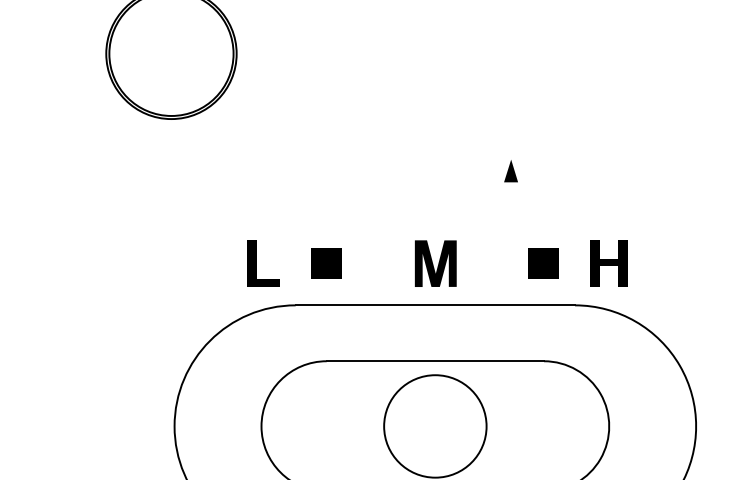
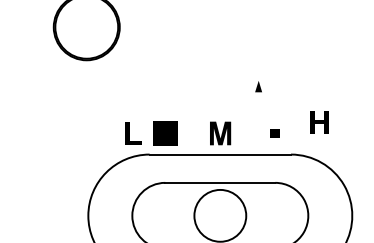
part: (325, 263) -> (164, 133), size x1.6
part: (542, 263) -> (274, 133), size x0.6
part: (609, 263) -> (319, 122), moved

